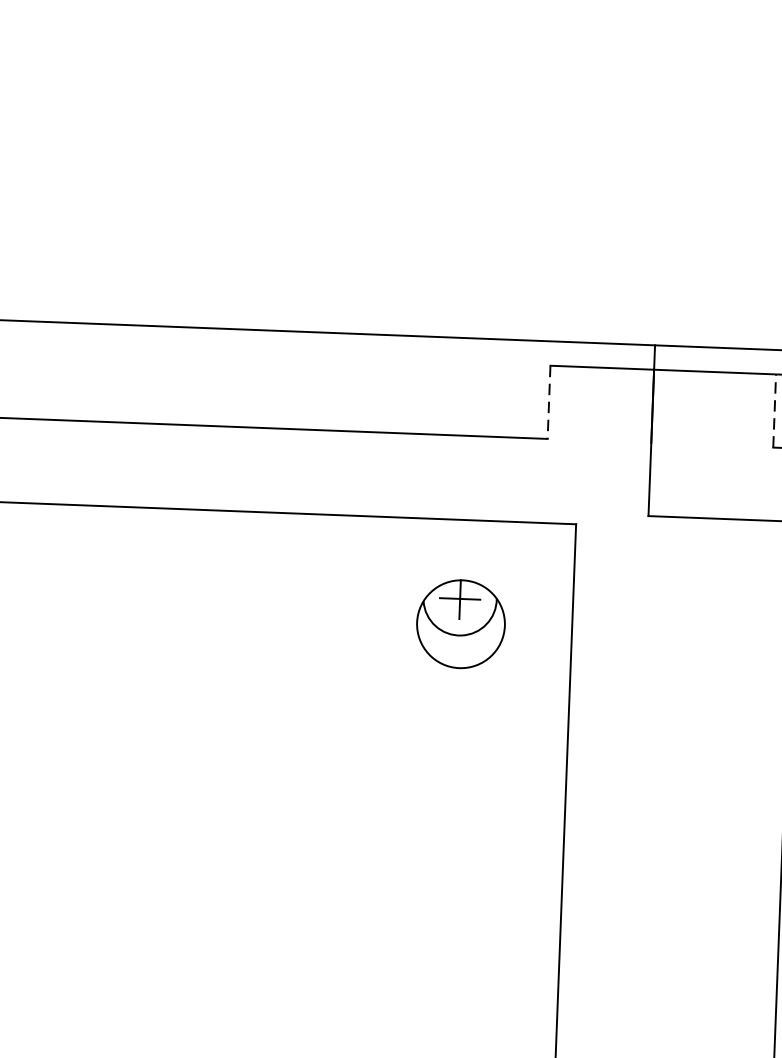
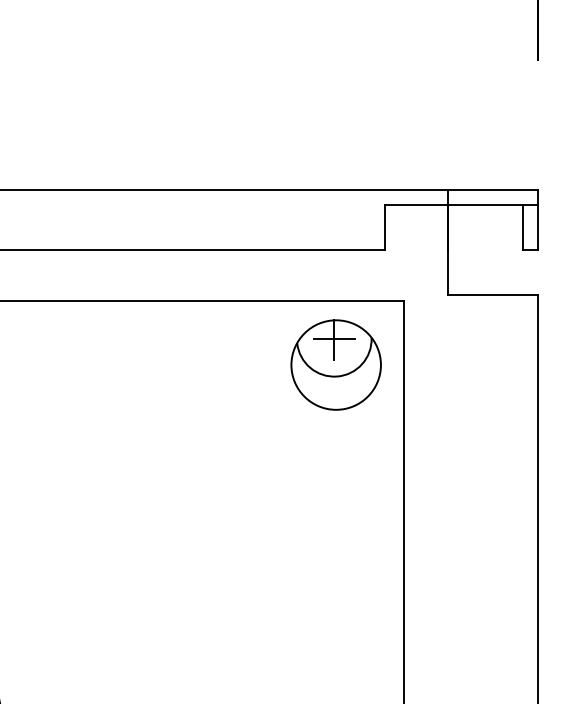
line: (548, 402) -> (384, 227), dashed -> solid
line: (774, 409) -> (522, 226), dashed -> solid
part: (460, 623) -> (335, 364), size x1.67

